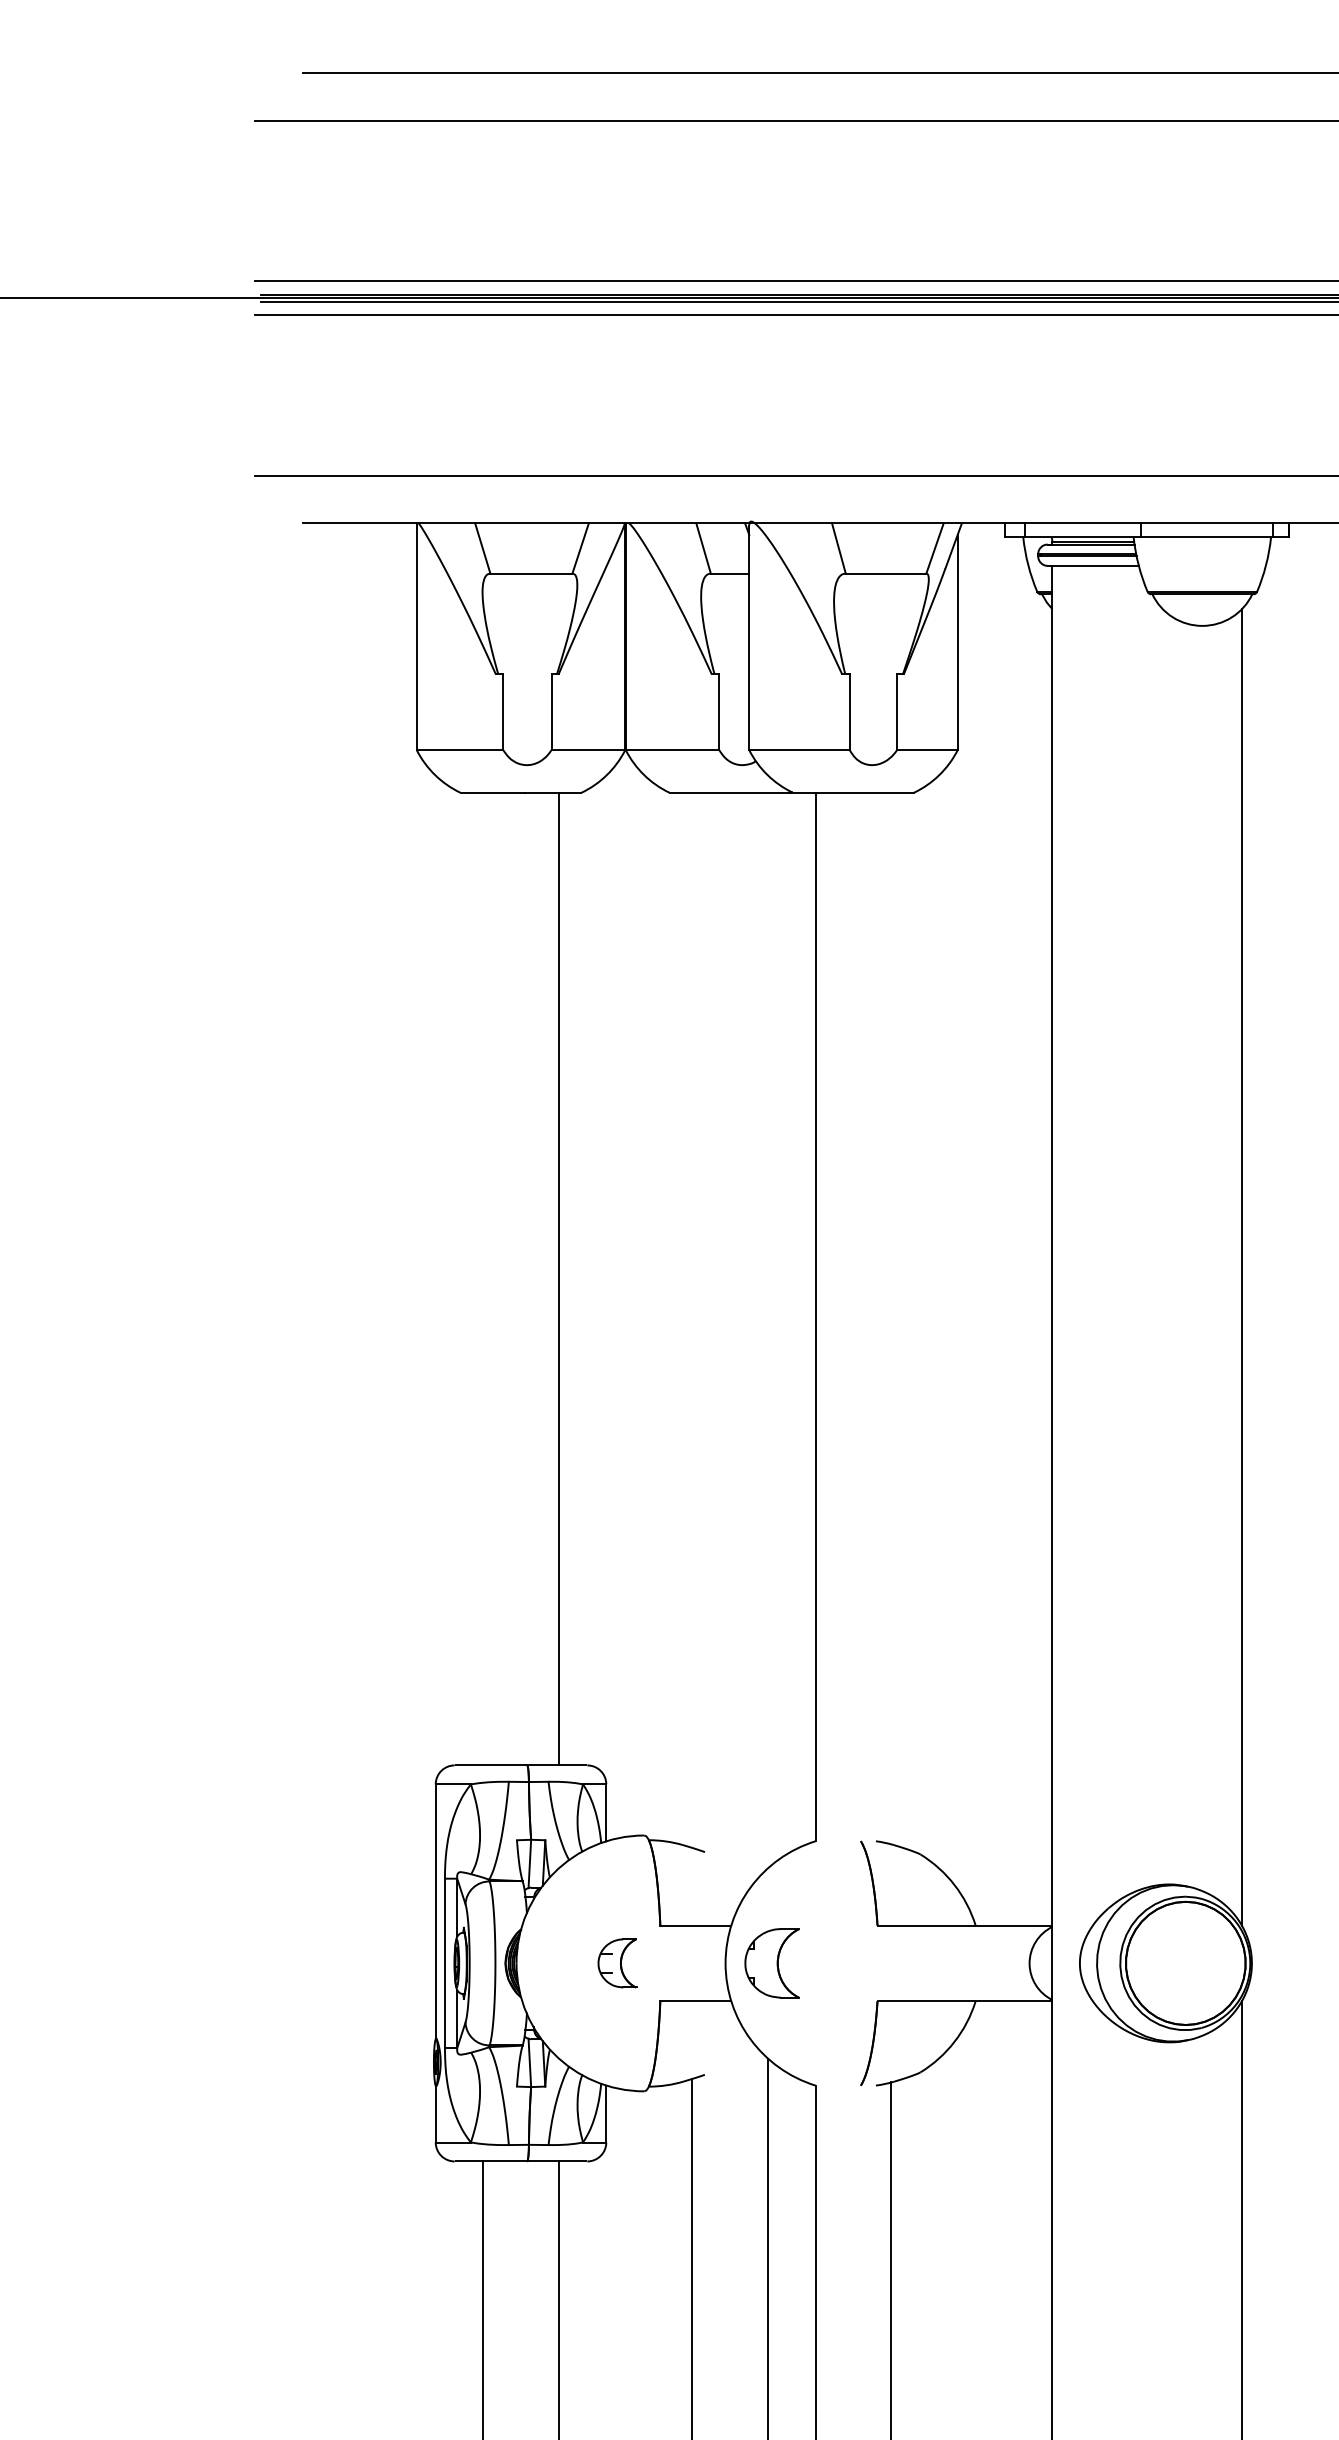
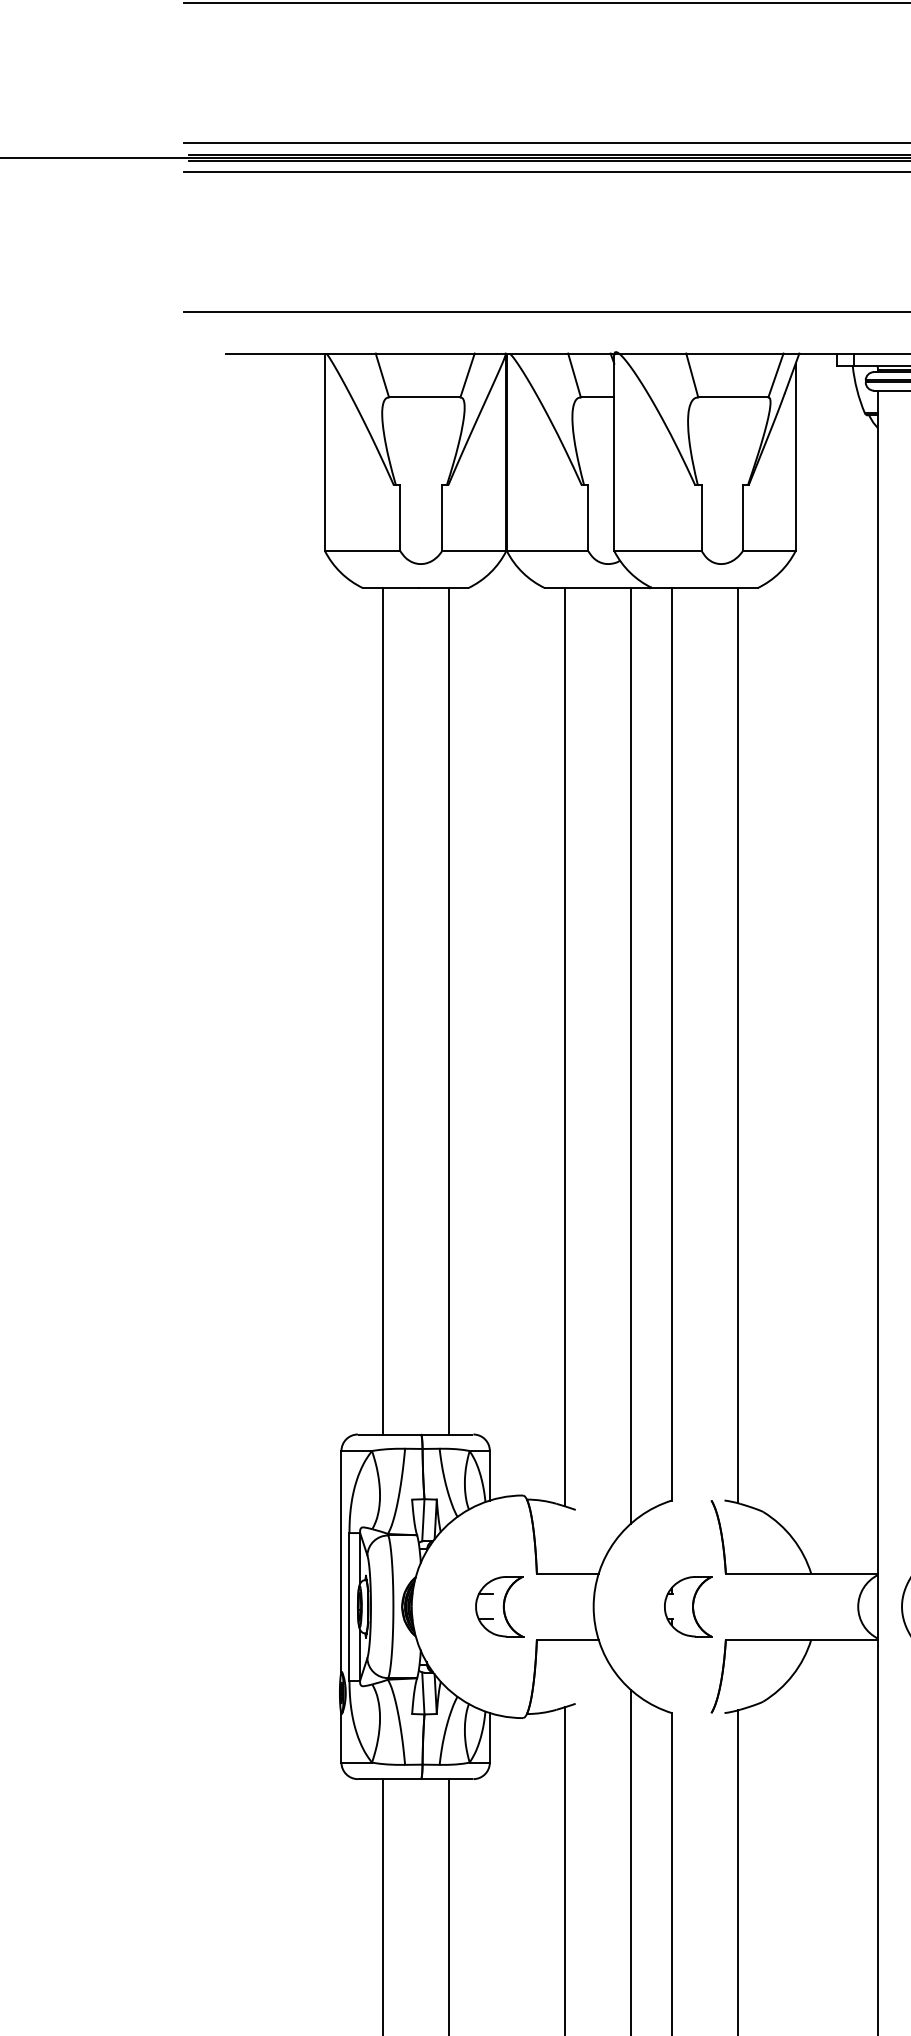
line: (483, 1278) -> (383, 1010), added
line: (891, 1318) -> (738, 1045), added
line: (692, 1319) -> (564, 1046), added
line: (767, 1330) -> (630, 1056), added
part: (617, 1963) -> (499, 1606), size x1.43
part: (771, 1963) -> (687, 1606), moved

